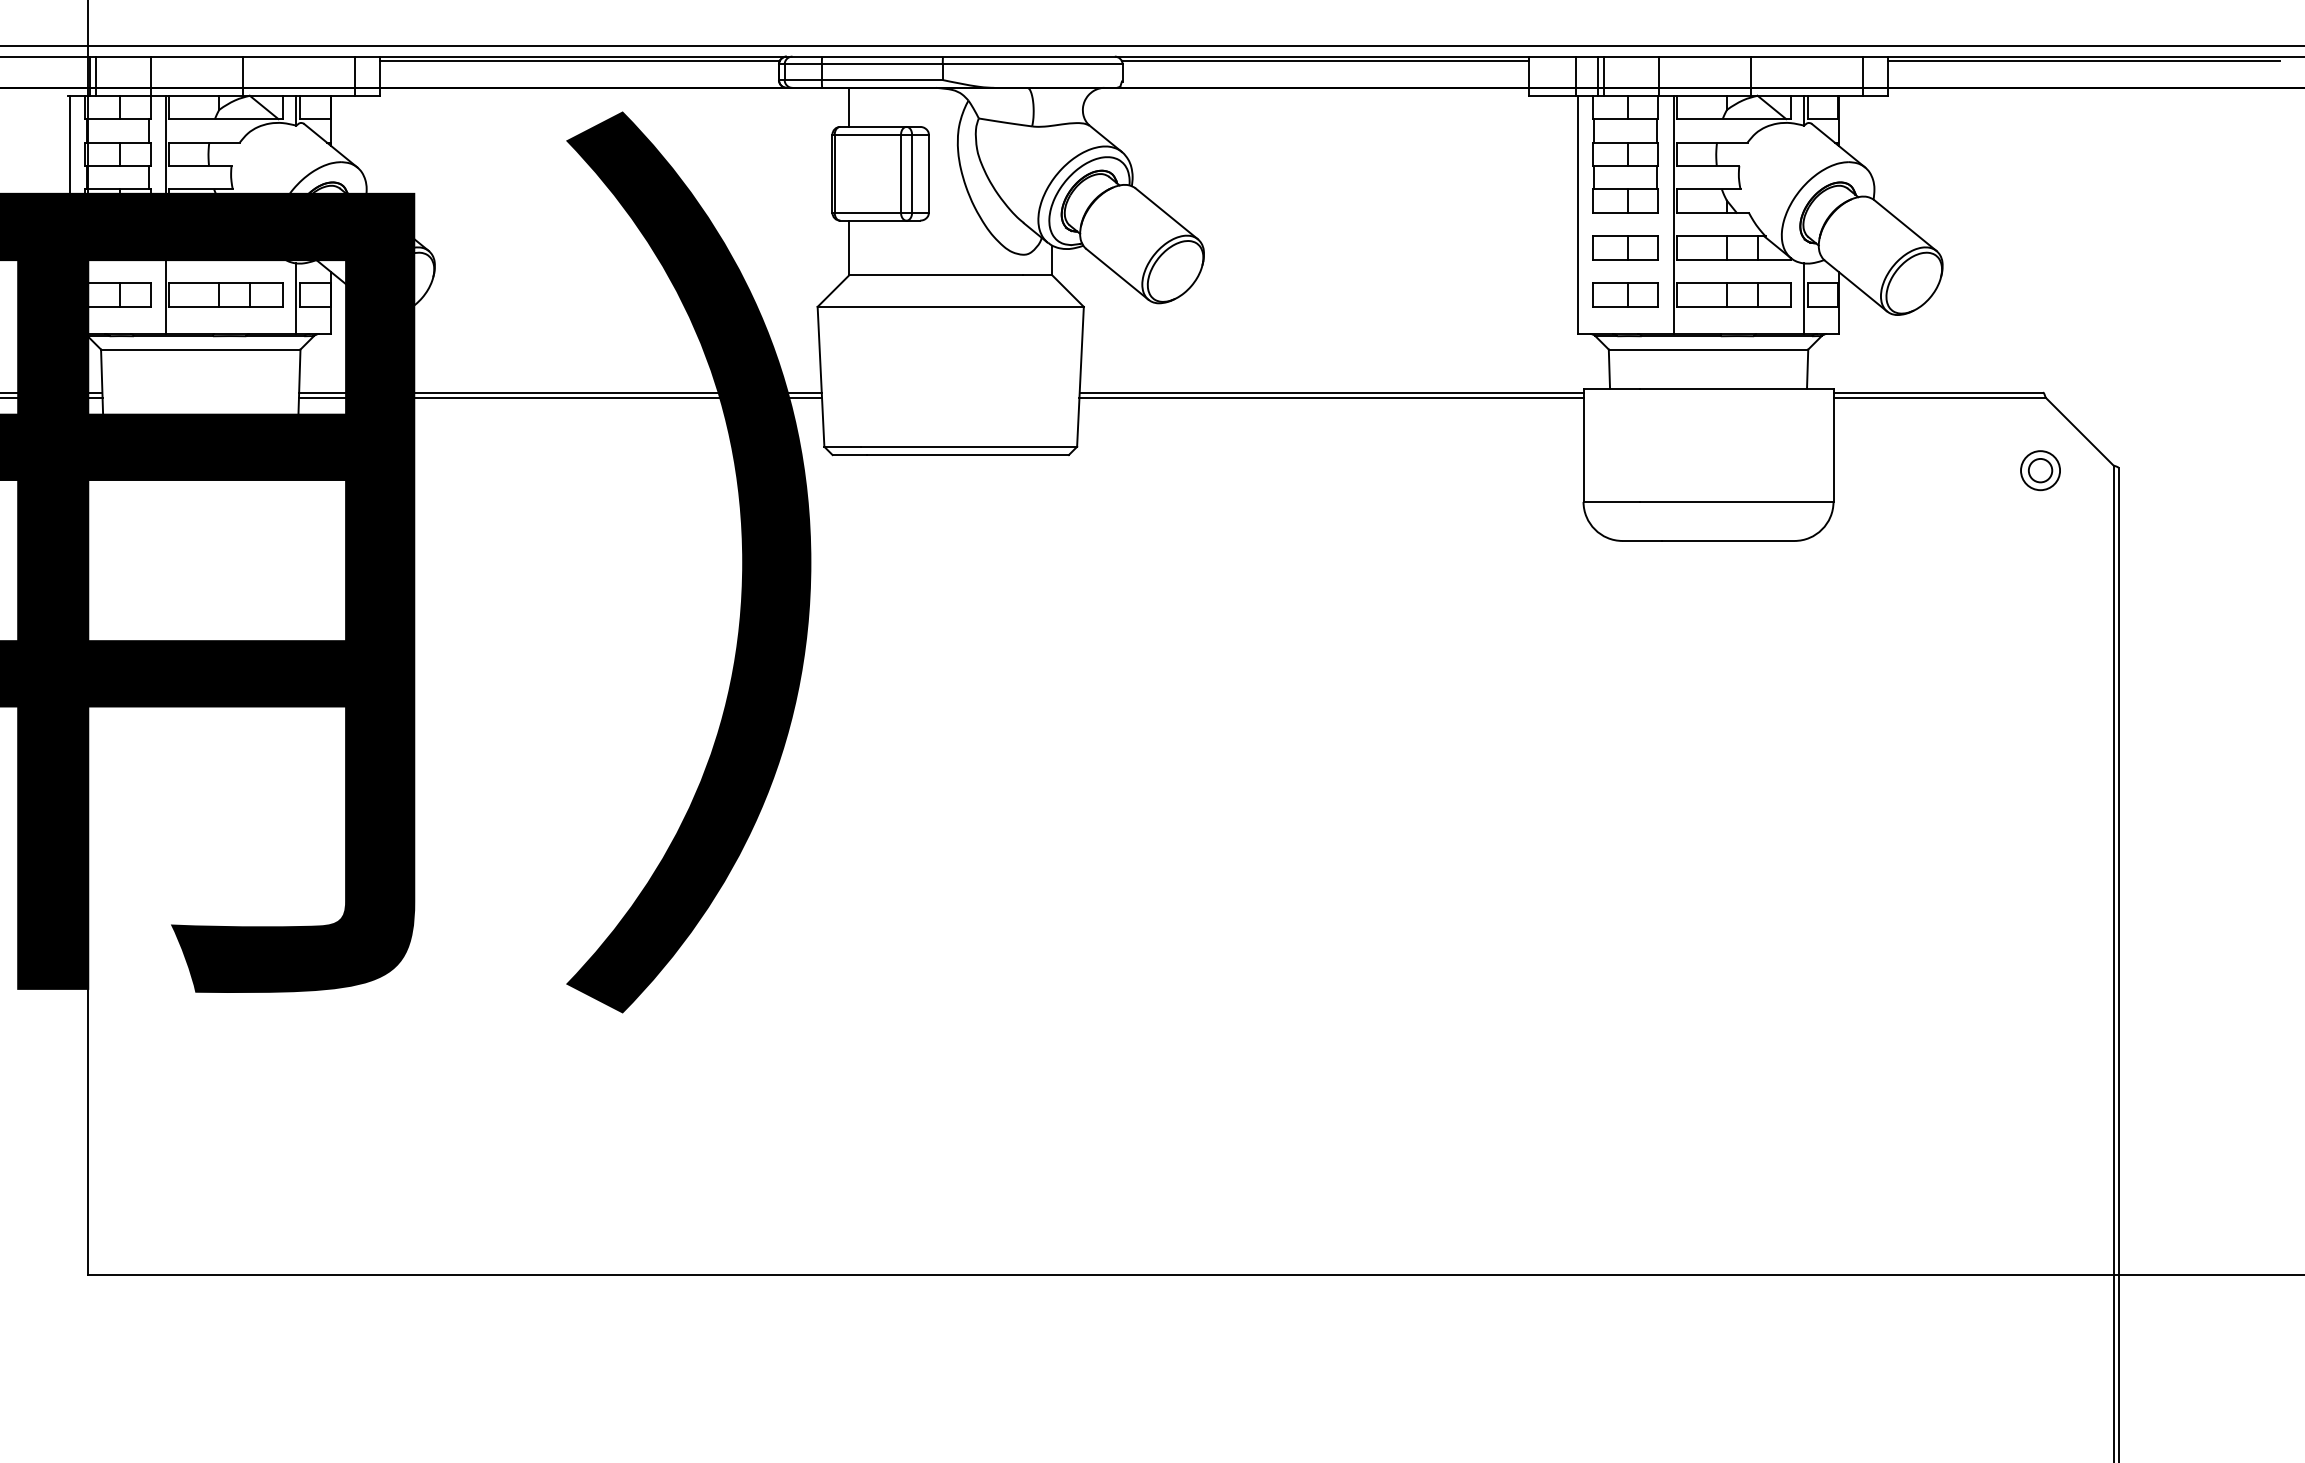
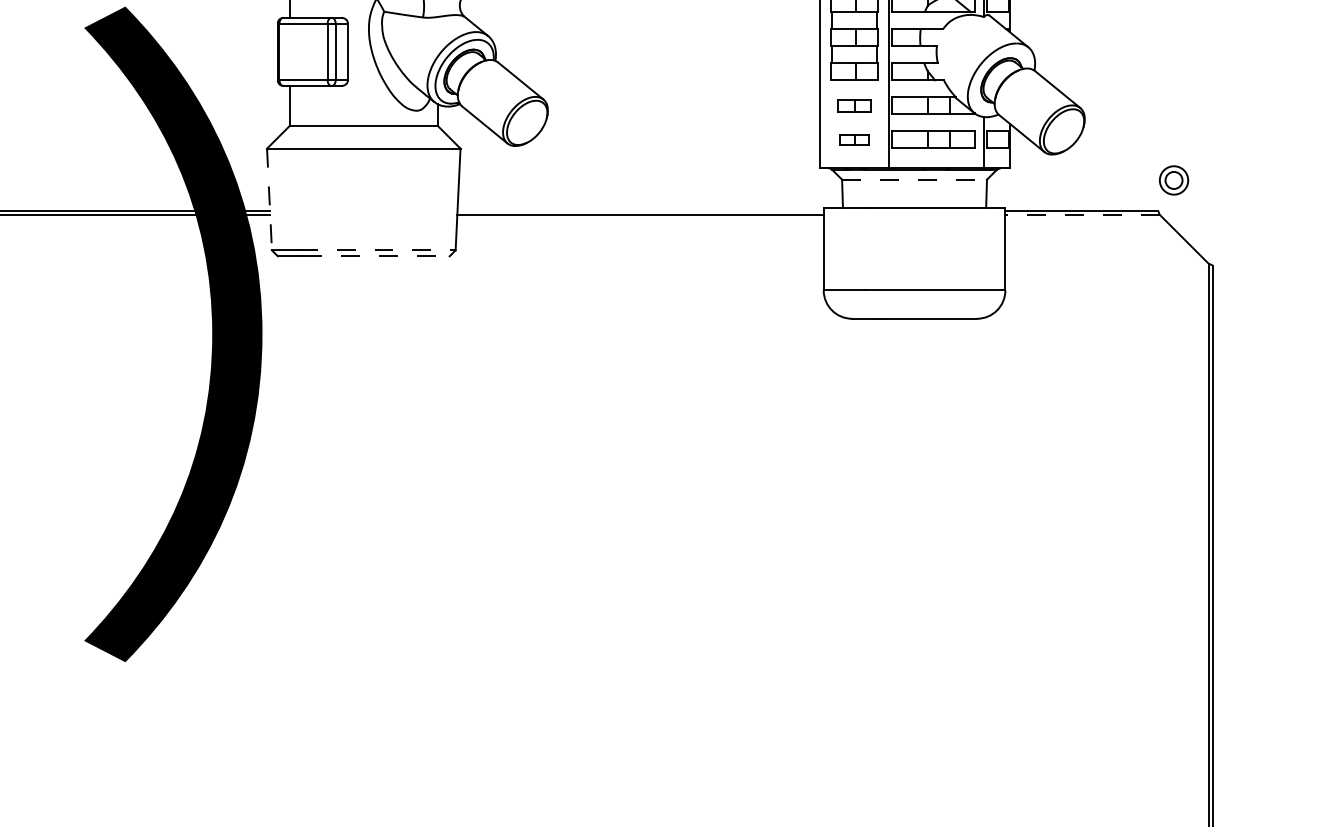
part: (1625, 247) -> (854, 105), size x0.7
part: (1625, 294) -> (854, 139), size x0.6
line: (1708, 349) -> (914, 179), solid -> dashed
line: (821, 377) -> (269, 199), solid -> dashed
line: (1331, 392) -> (640, 210), removed
line: (1939, 397) -> (1082, 214), solid -> dashed
line: (969, 446) -> (377, 250), solid -> dashed
line: (968, 455) -> (376, 256), solid -> dashed
part: (2040, 470) -> (1174, 180), moved

